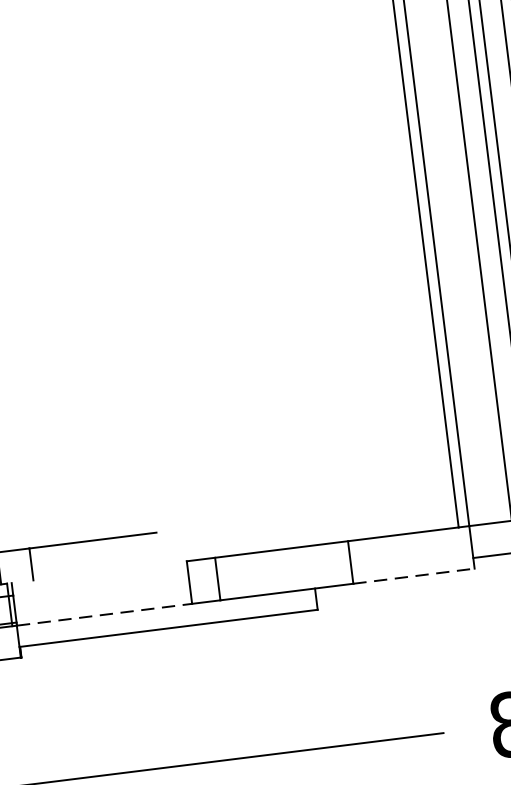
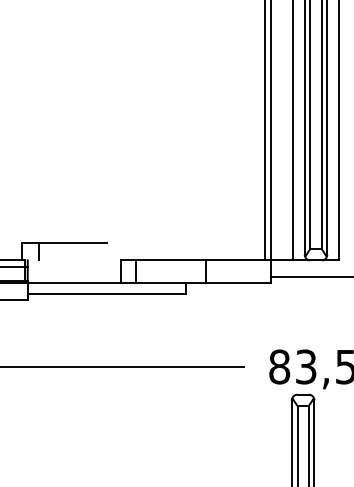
line: (415, 576) -> (239, 283), dashed -> solid
line: (105, 615) -> (74, 283), dashed -> solid

